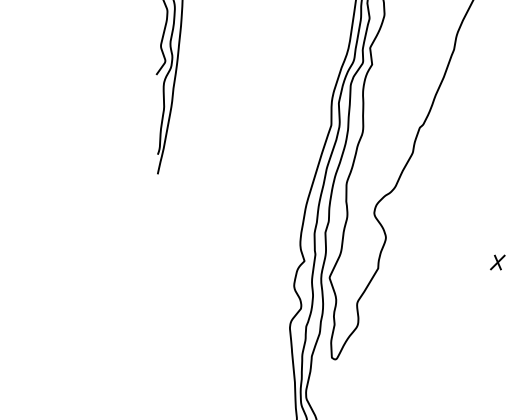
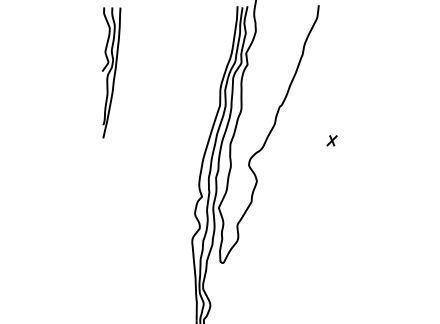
part: (496, 262) -> (331, 140), moved

